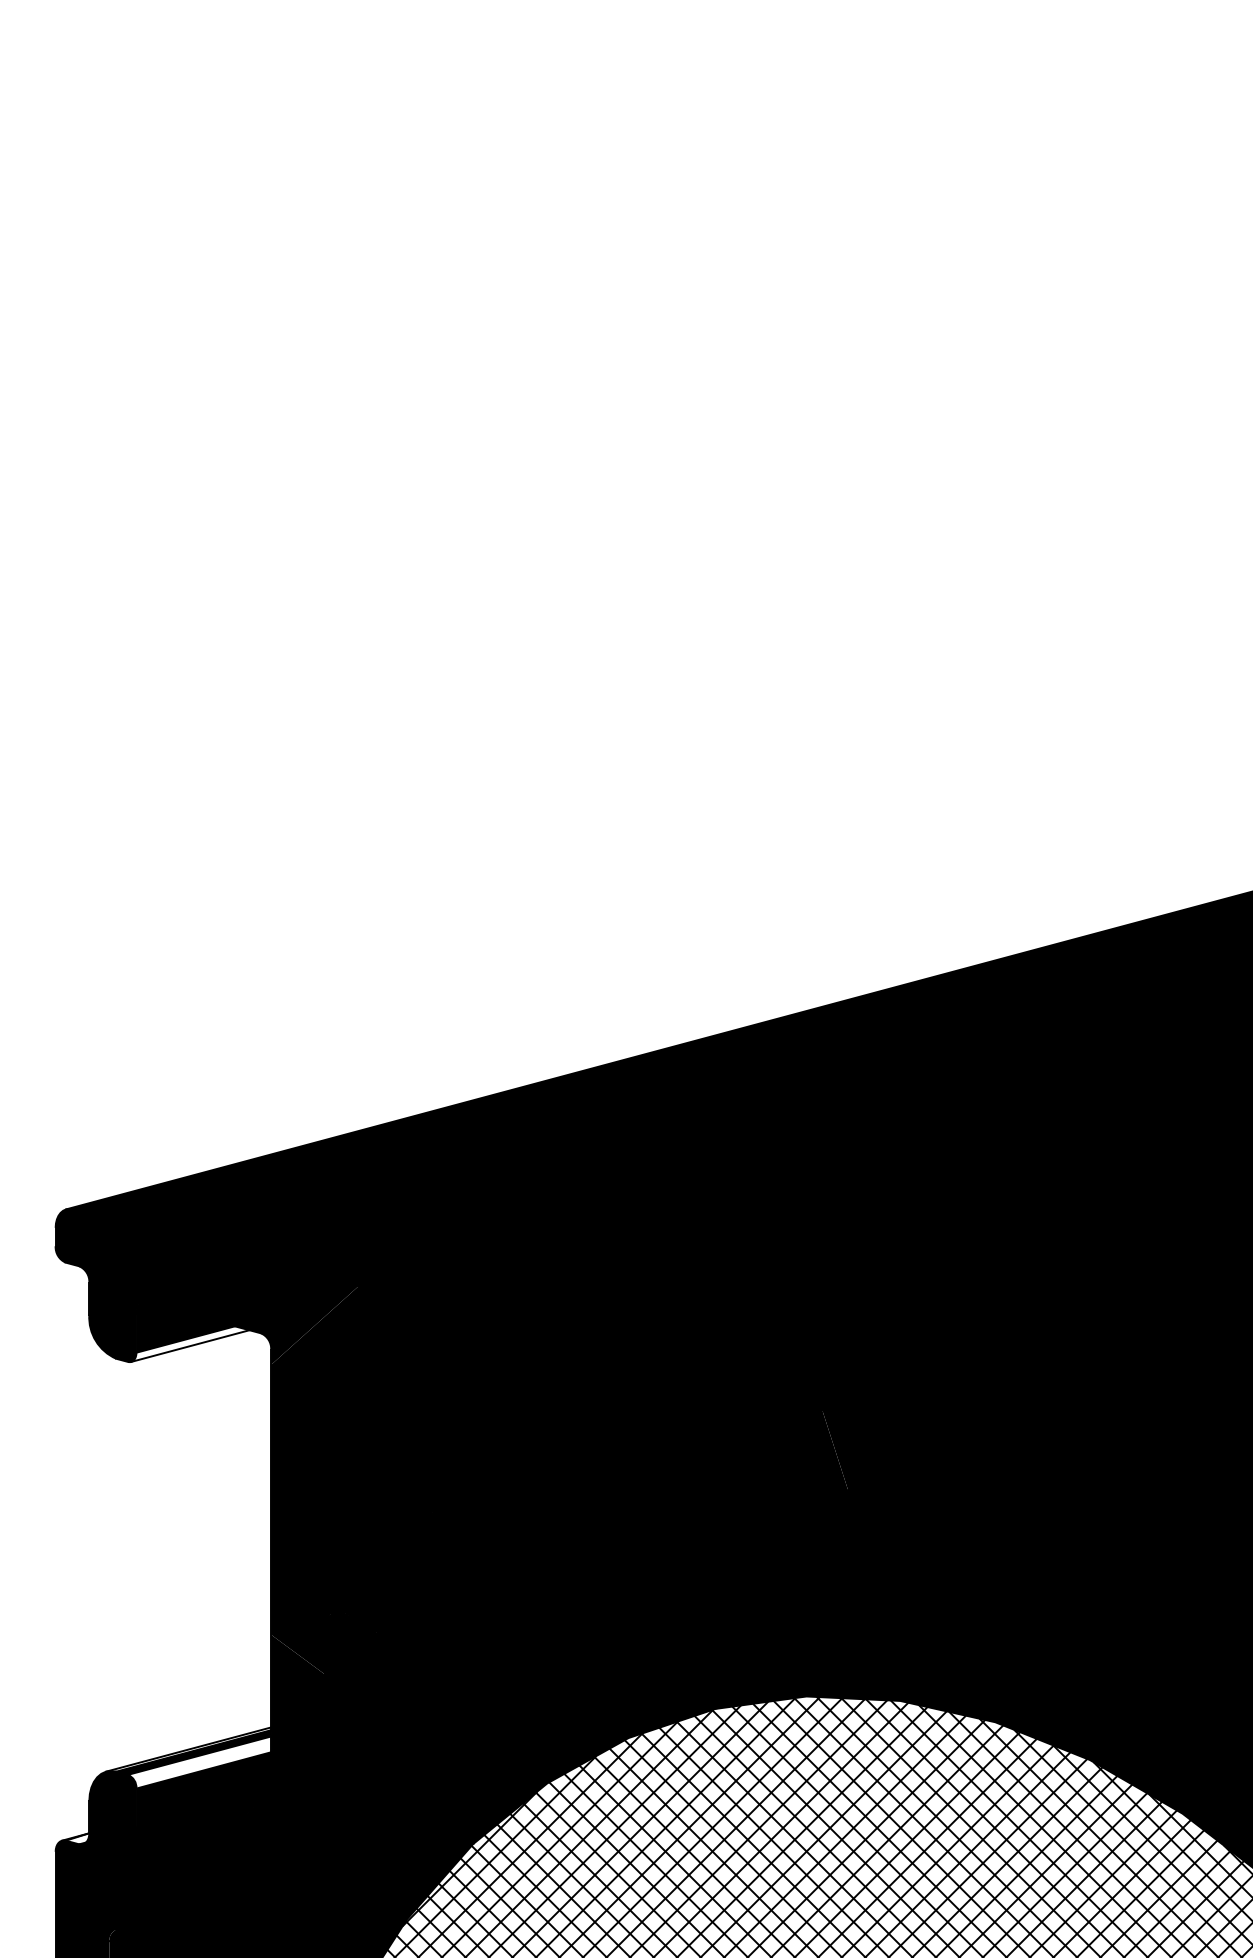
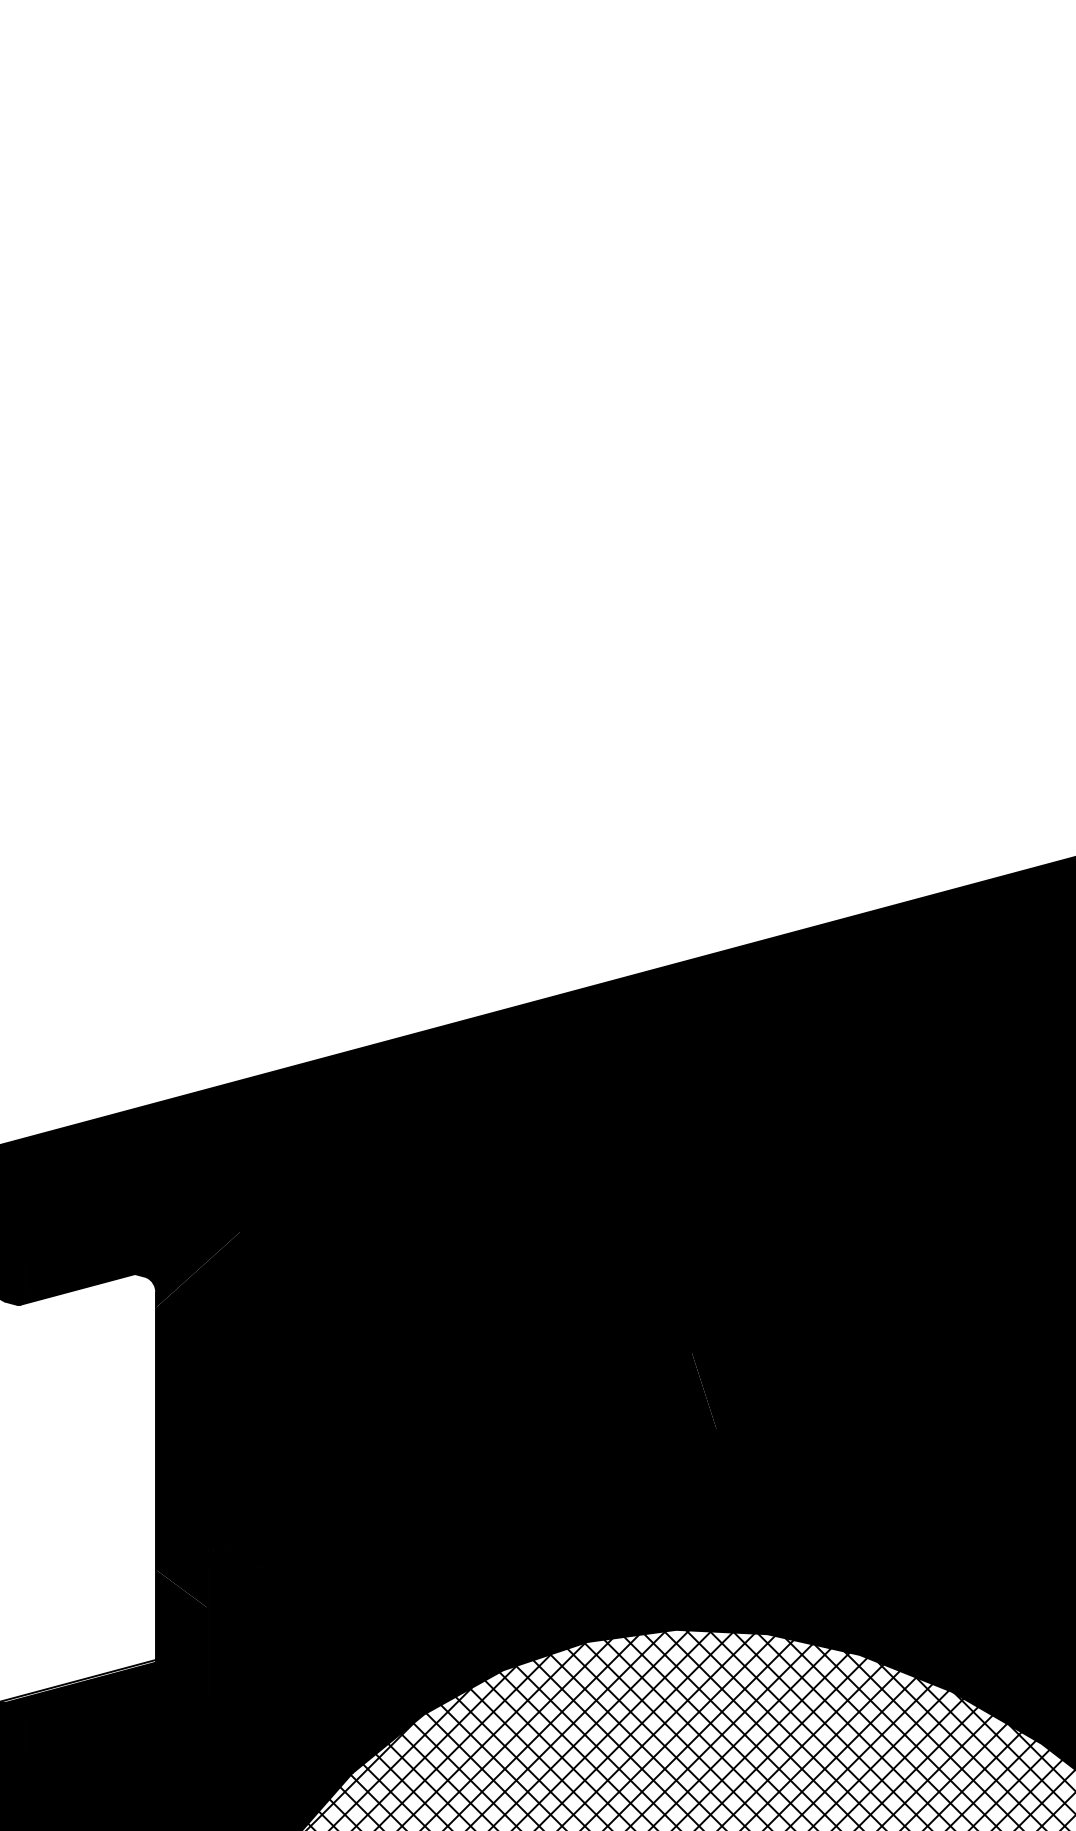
fill: (190, 1343) -> (77, 1286), added
fill: (199, 1762) -> (86, 1693), added

